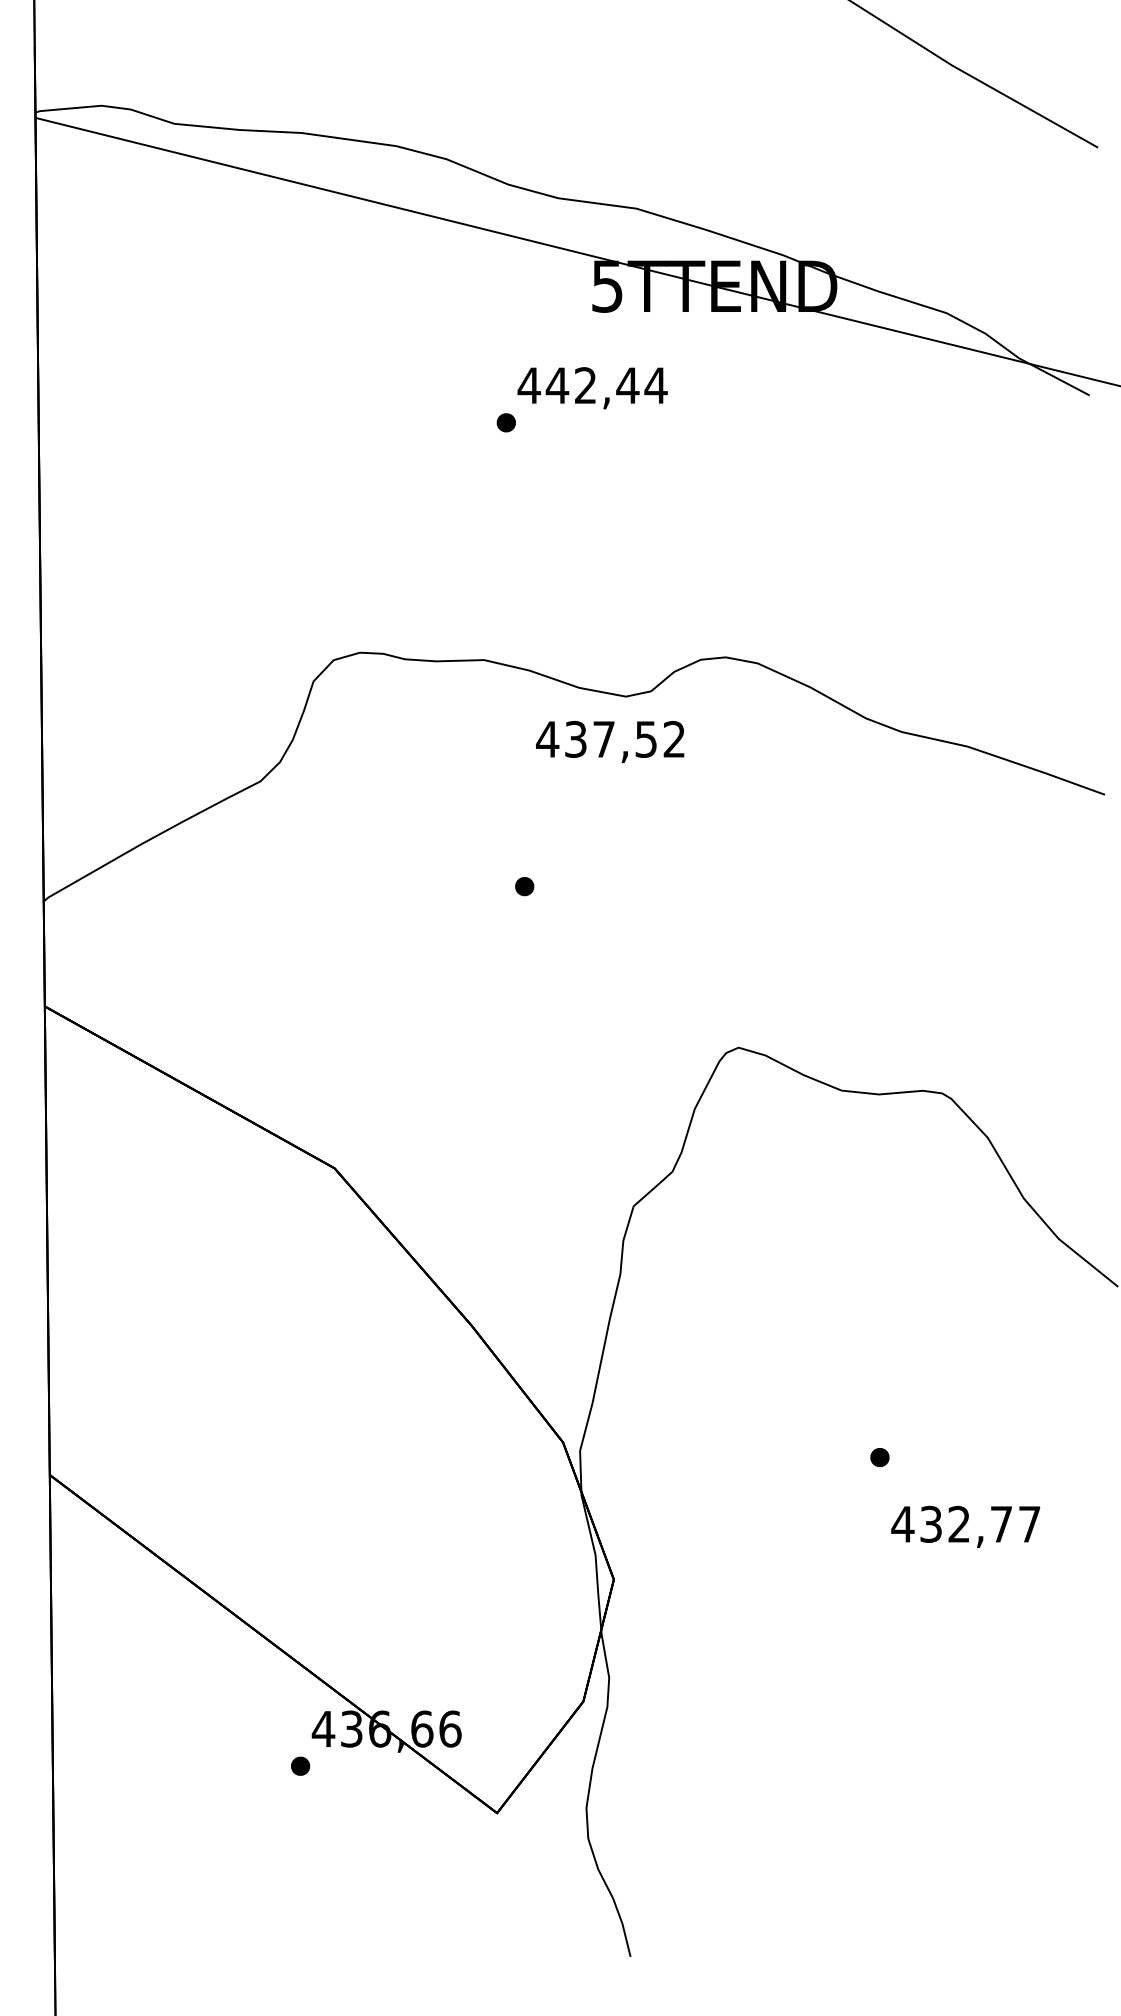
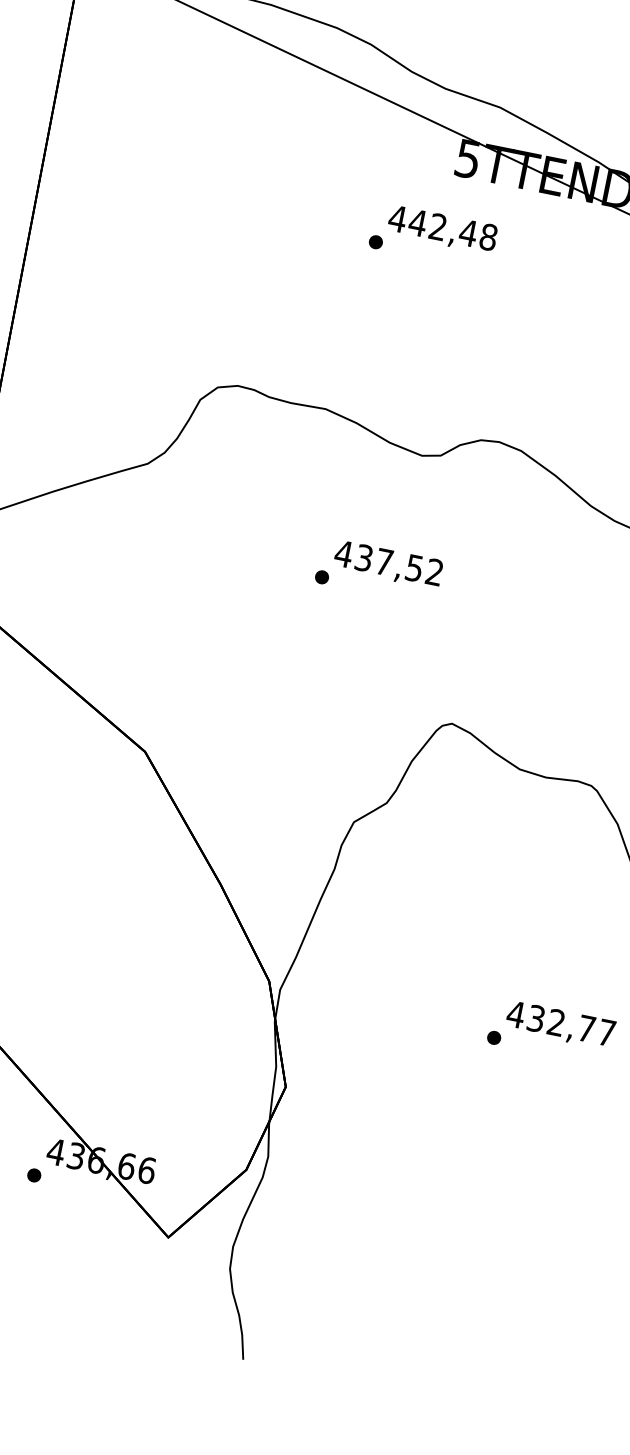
text: (655, 385) -> (488, 237), 442,44 -> 442,48
text: (610, 741) -> (388, 564), moved
text: (965, 1526) -> (560, 1025), moved

